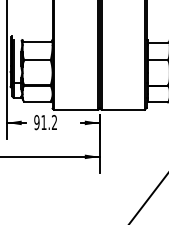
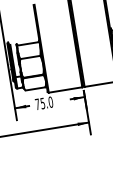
text: (45, 122) -> (44, 103), 91.2 -> 75.0

